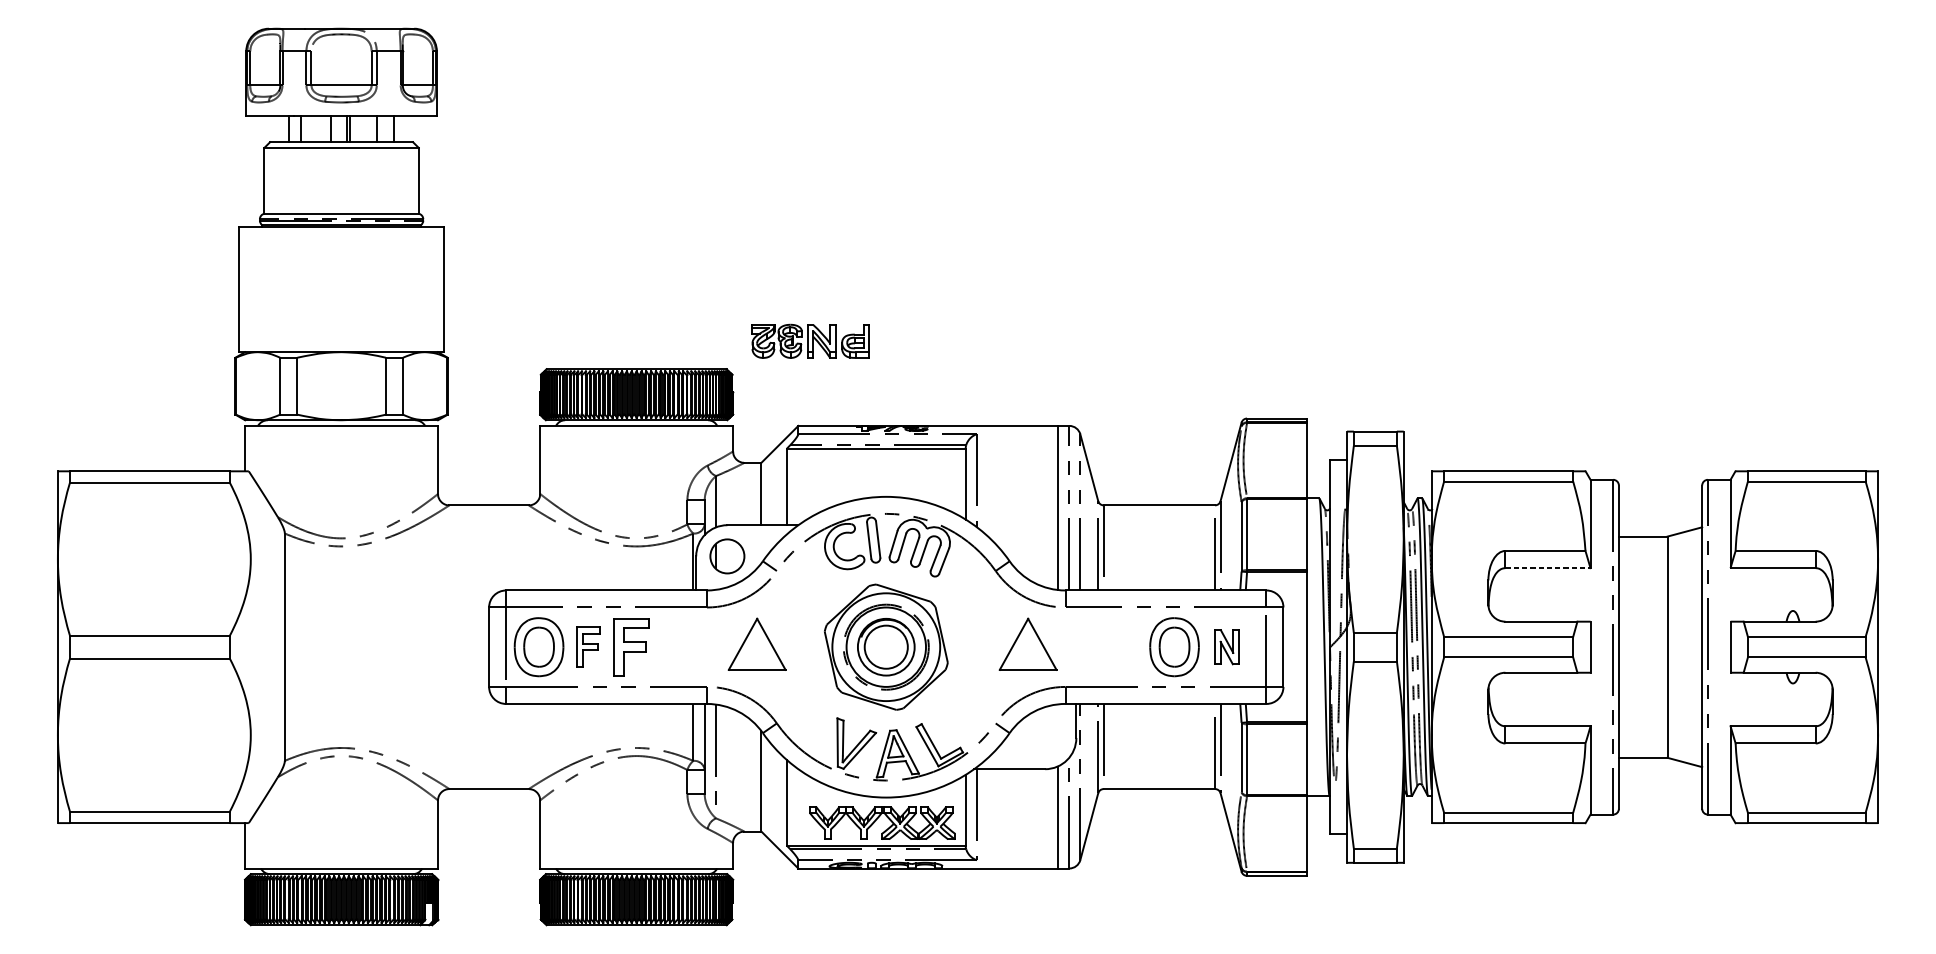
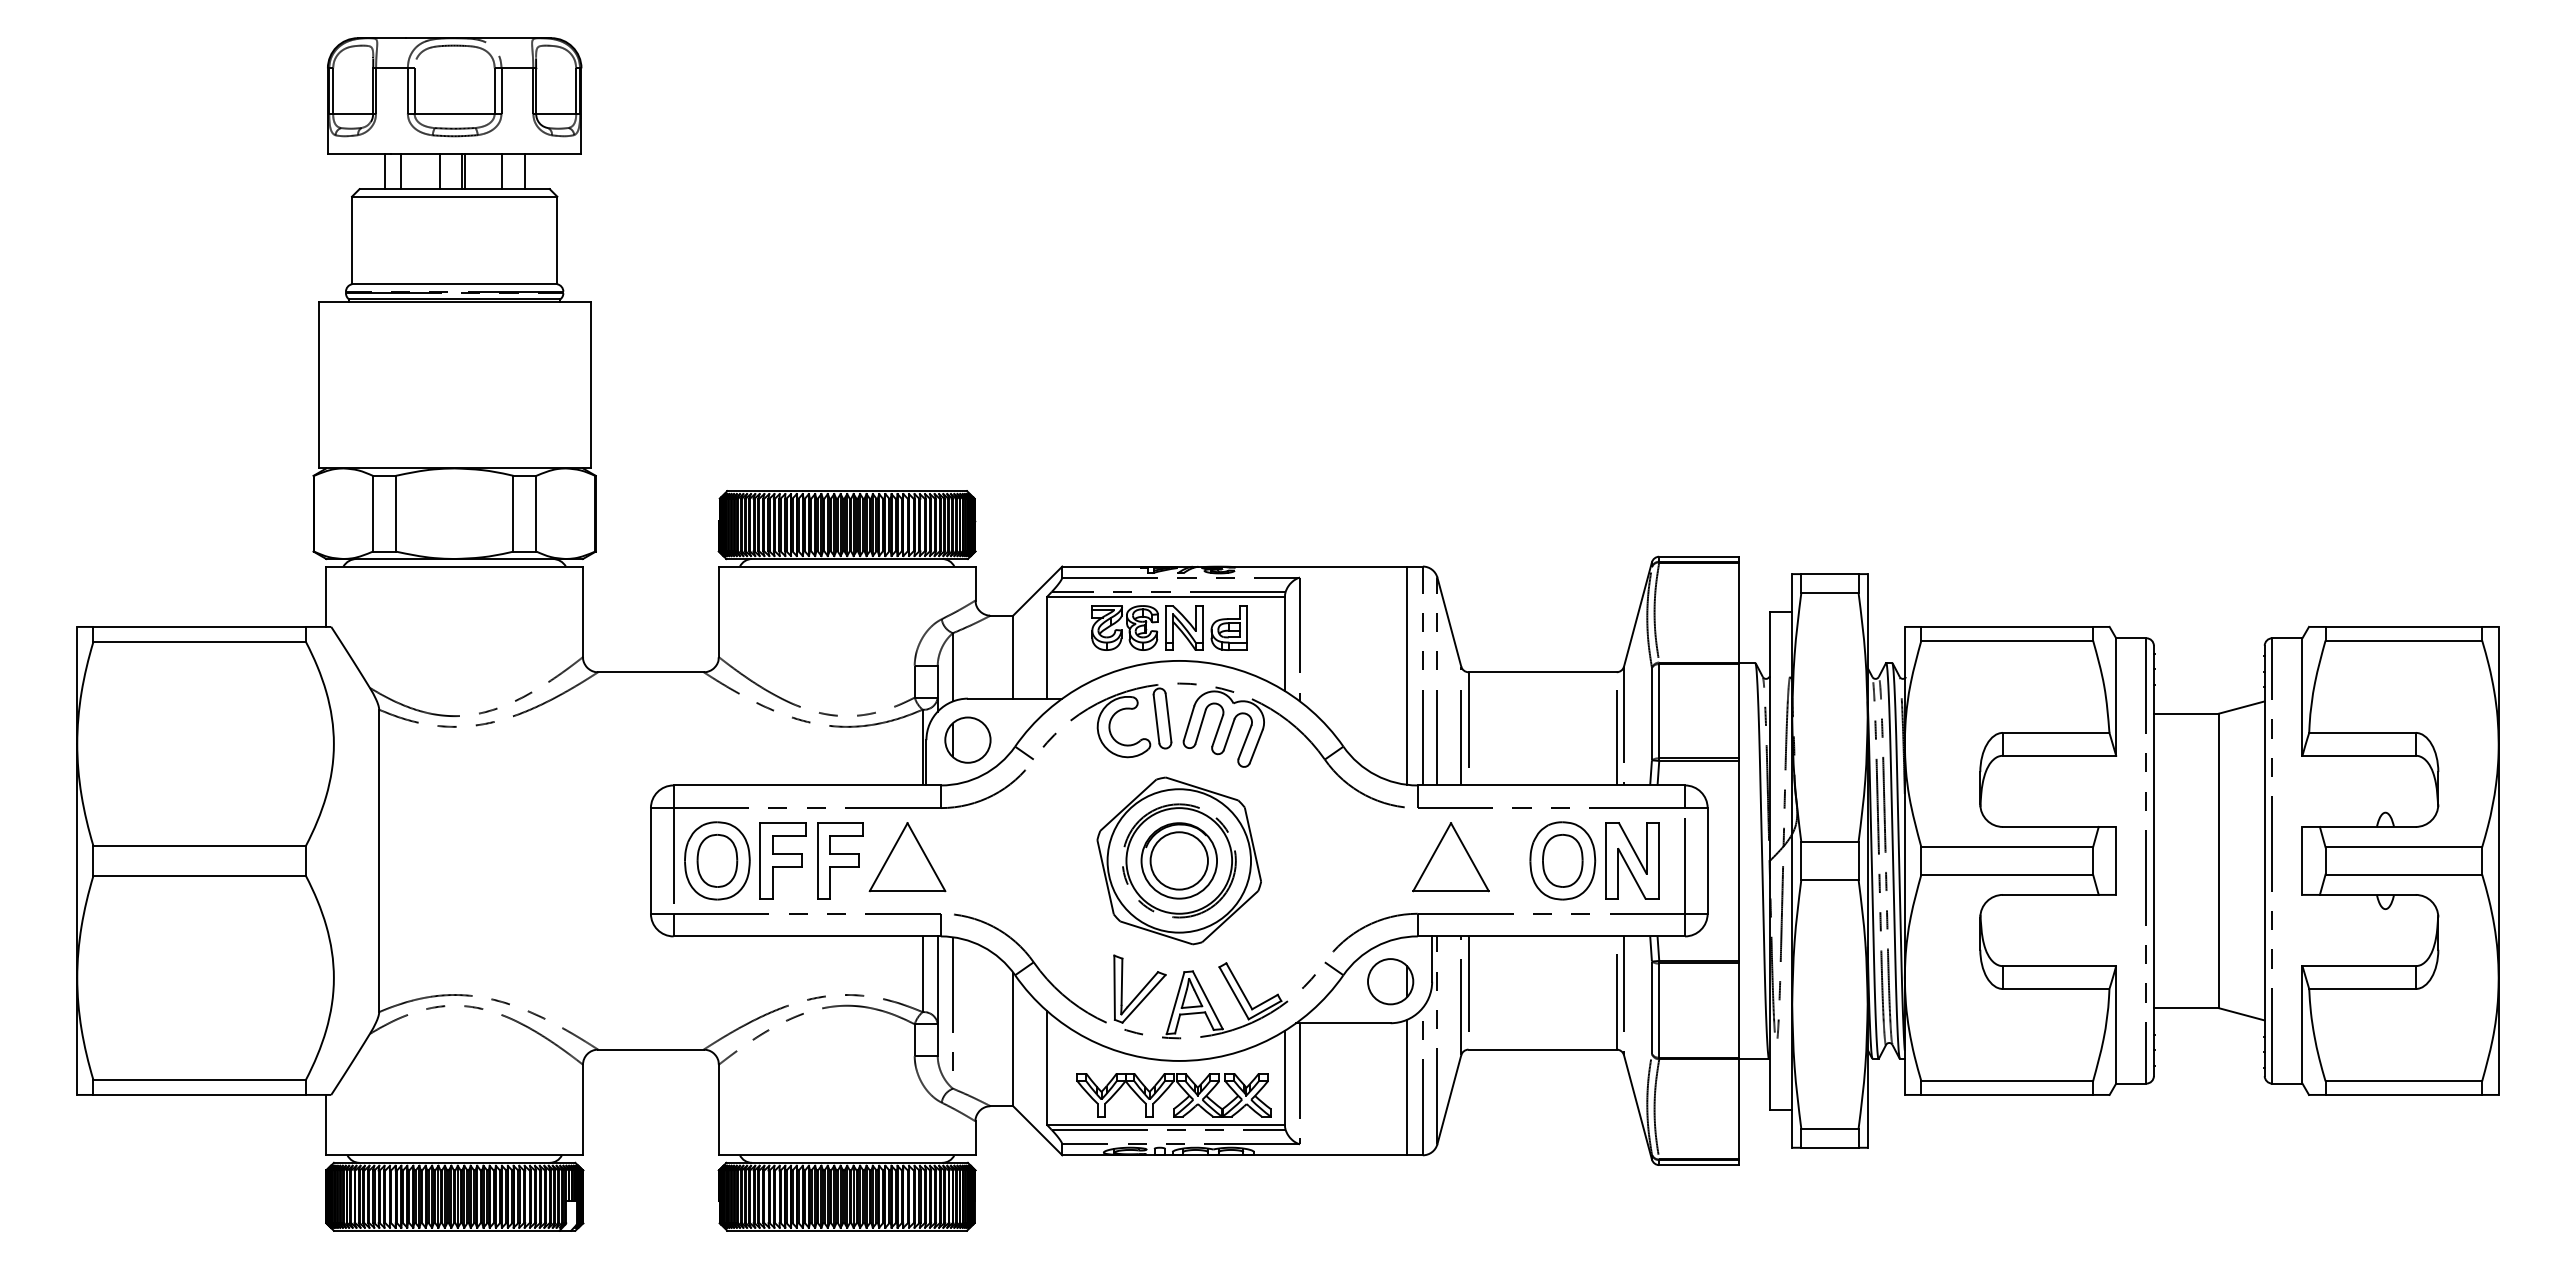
part: (810, 340) -> (1169, 627), moved
line: (1547, 567) -> (2059, 755), dashed -> solid
part: (757, 644) -> (907, 857), moved
part: (1027, 644) -> (1450, 857), moved
part: (588, 646) -> (782, 860), size x1.43
part: (1226, 646) -> (1632, 860), size x1.67
part: (1045, 737) -> (1390, 981), added

